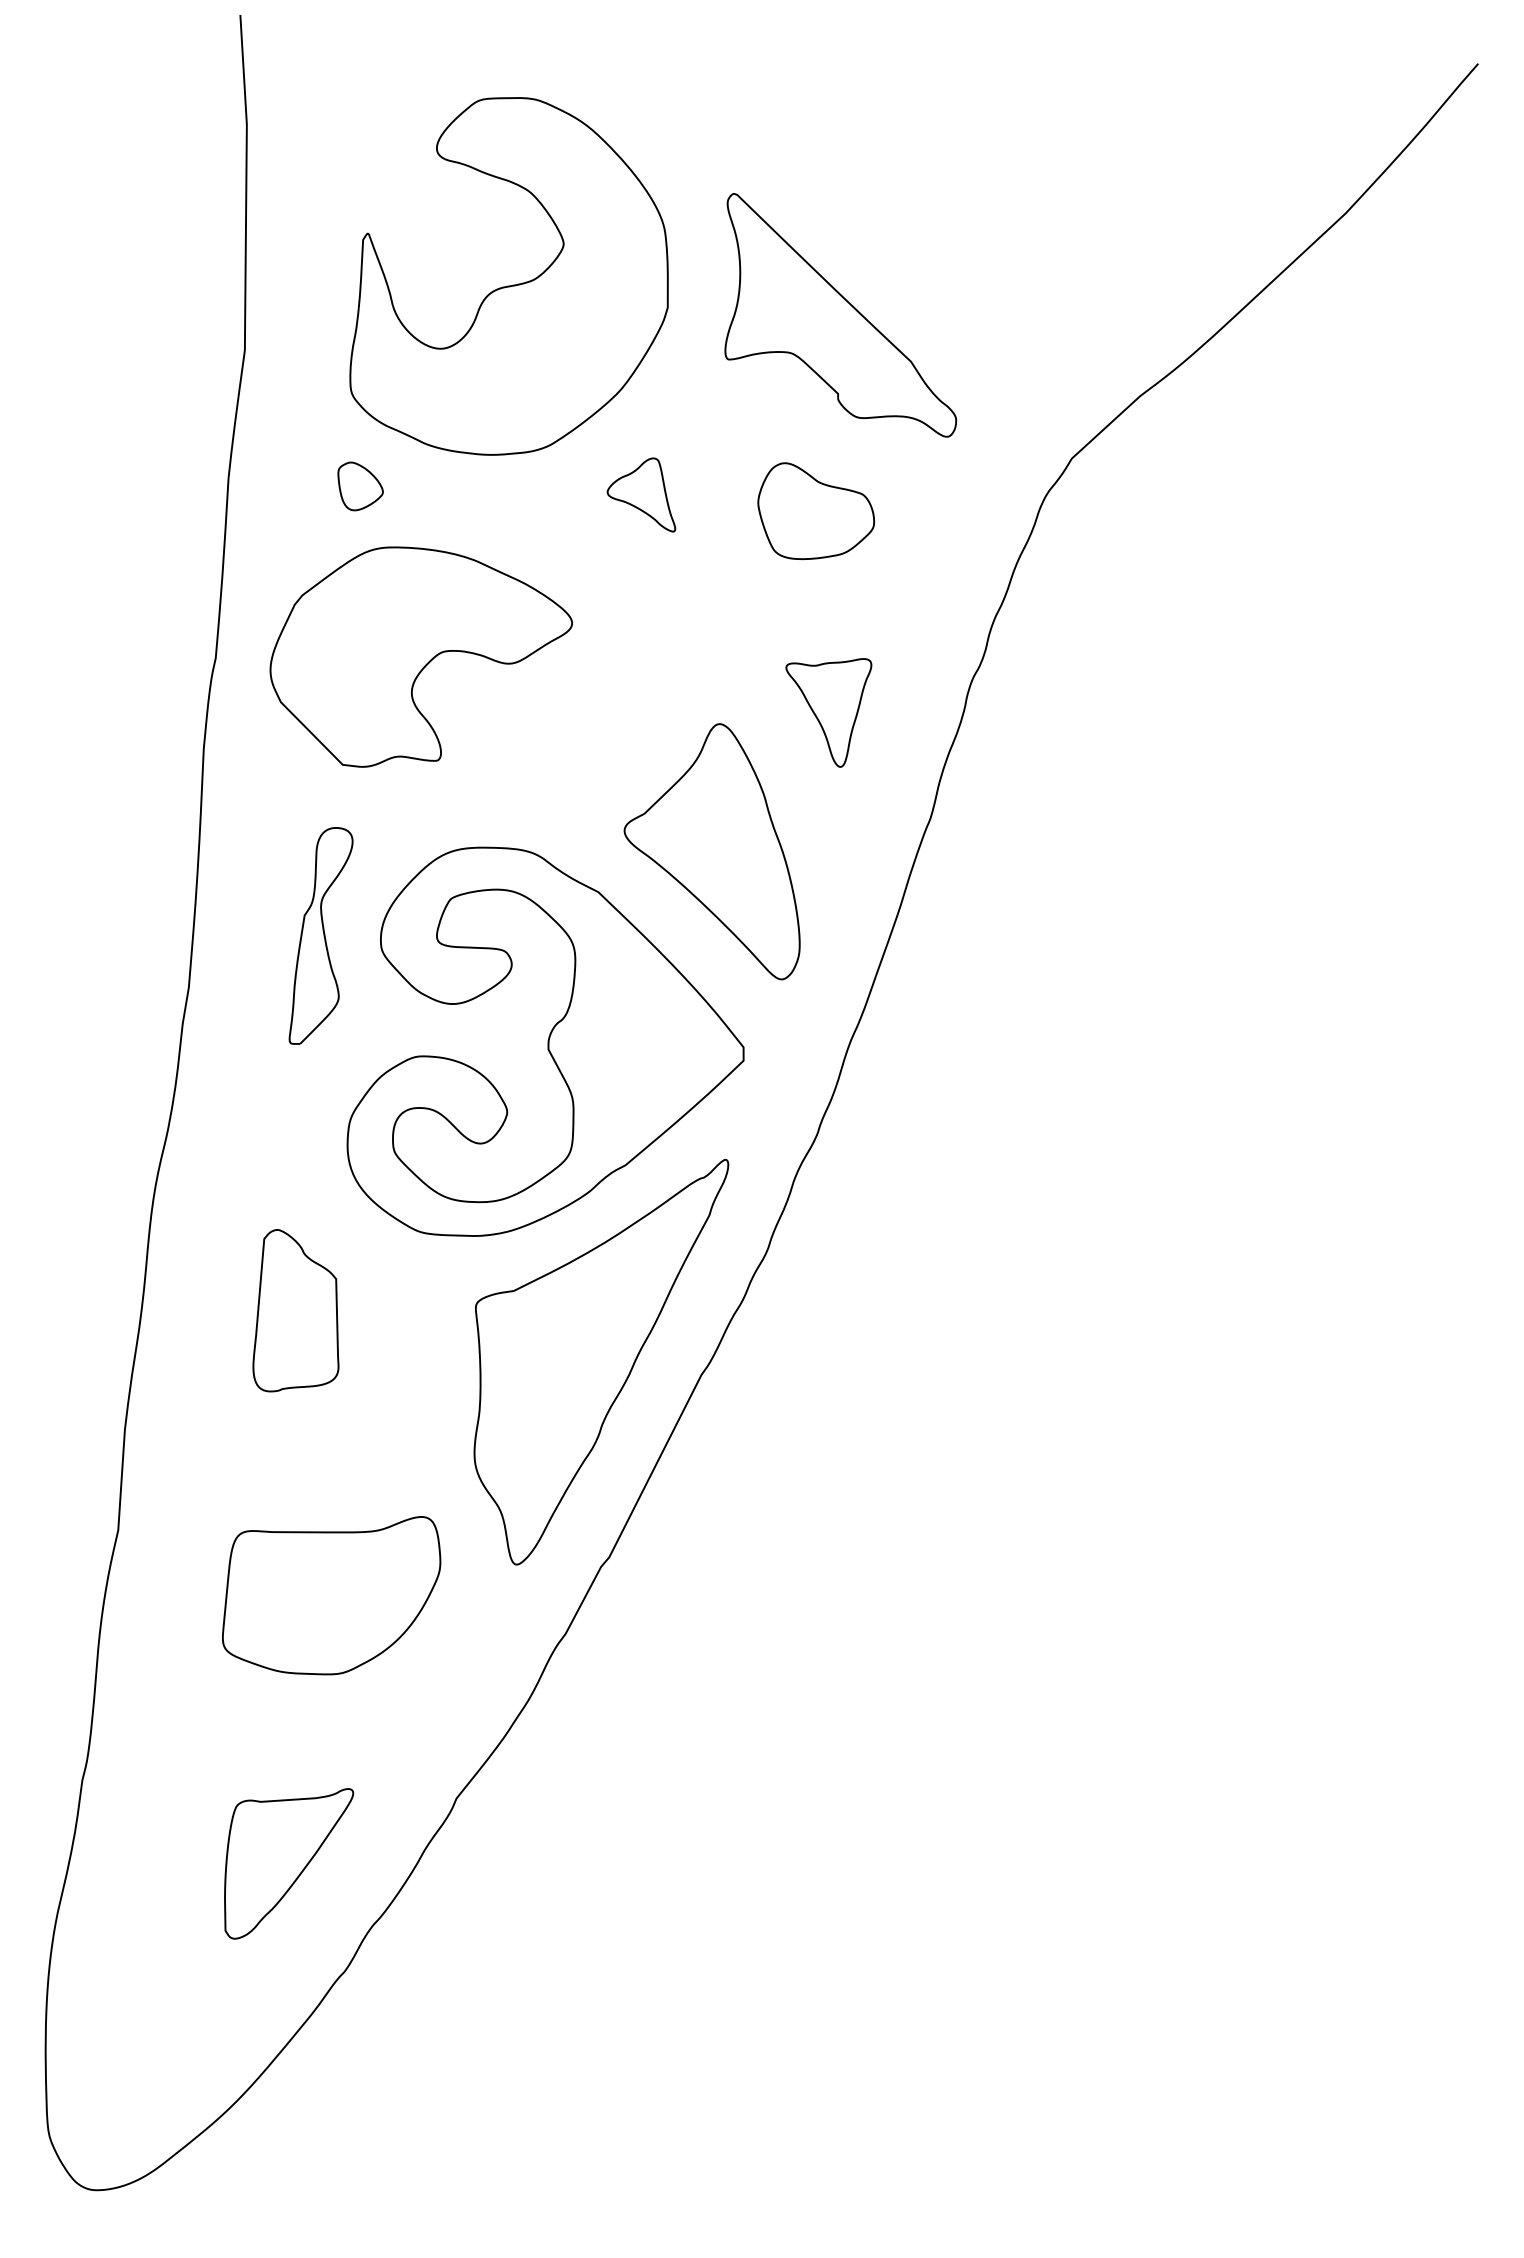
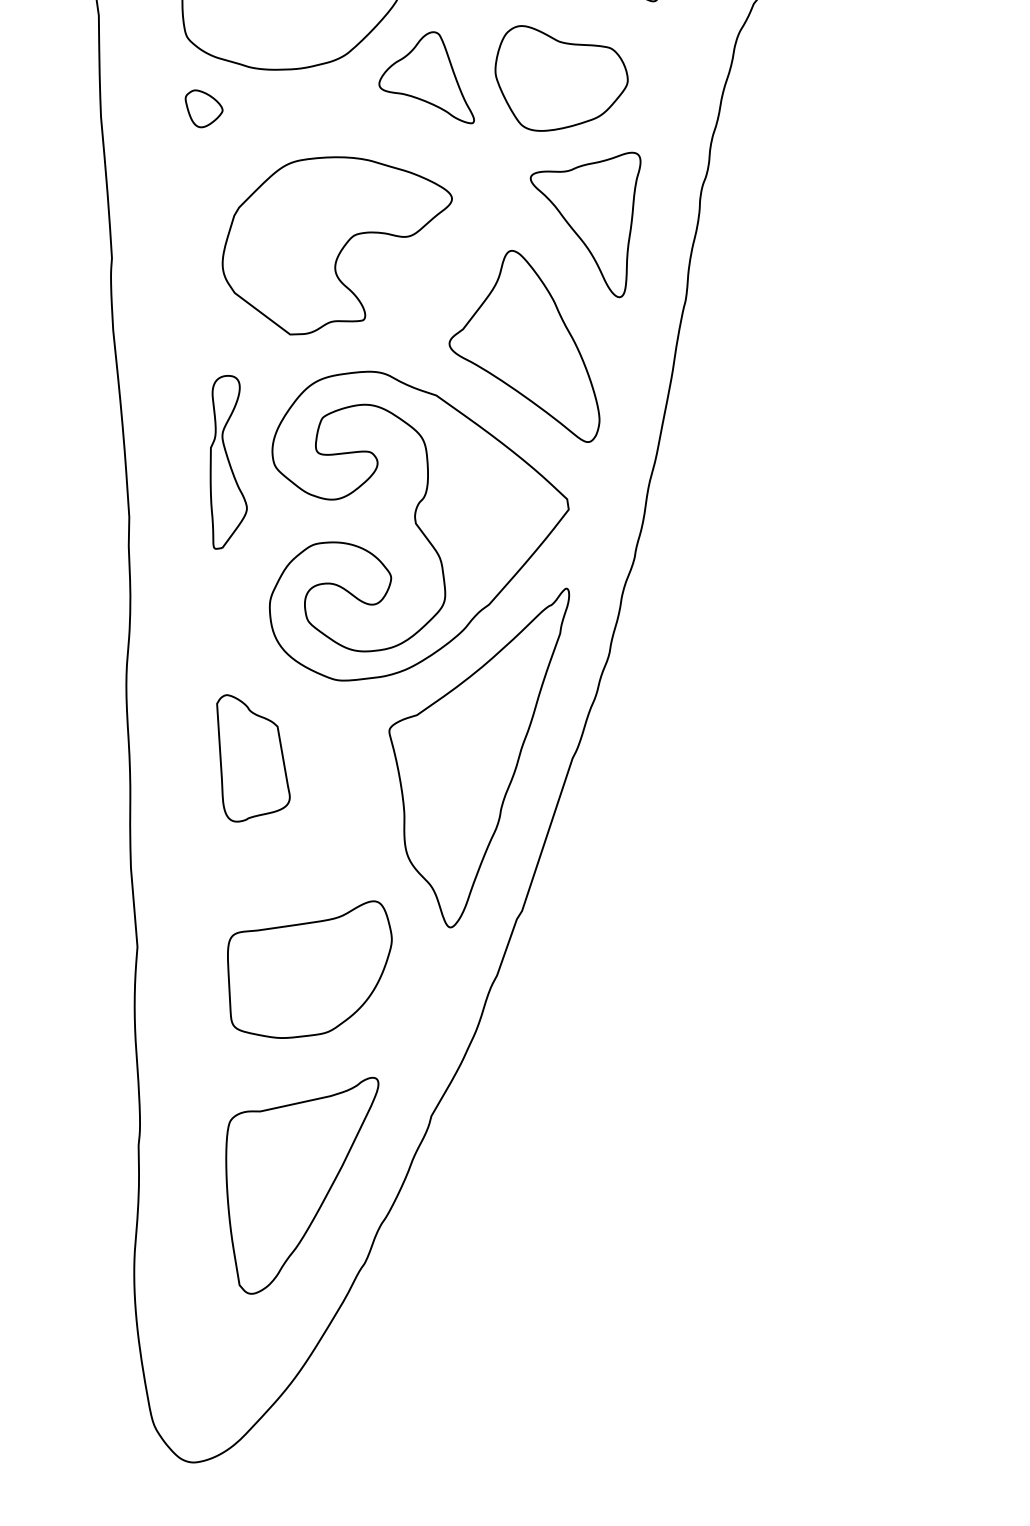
part: (641, 494) -> (423, 81), size x1.67
part: (815, 510) -> (560, 73), size x1.43
part: (420, 656) -> (337, 241), moved
part: (828, 712) -> (594, 229), size x1.67
part: (288, 1863) -> (308, 1186), size x1.67

